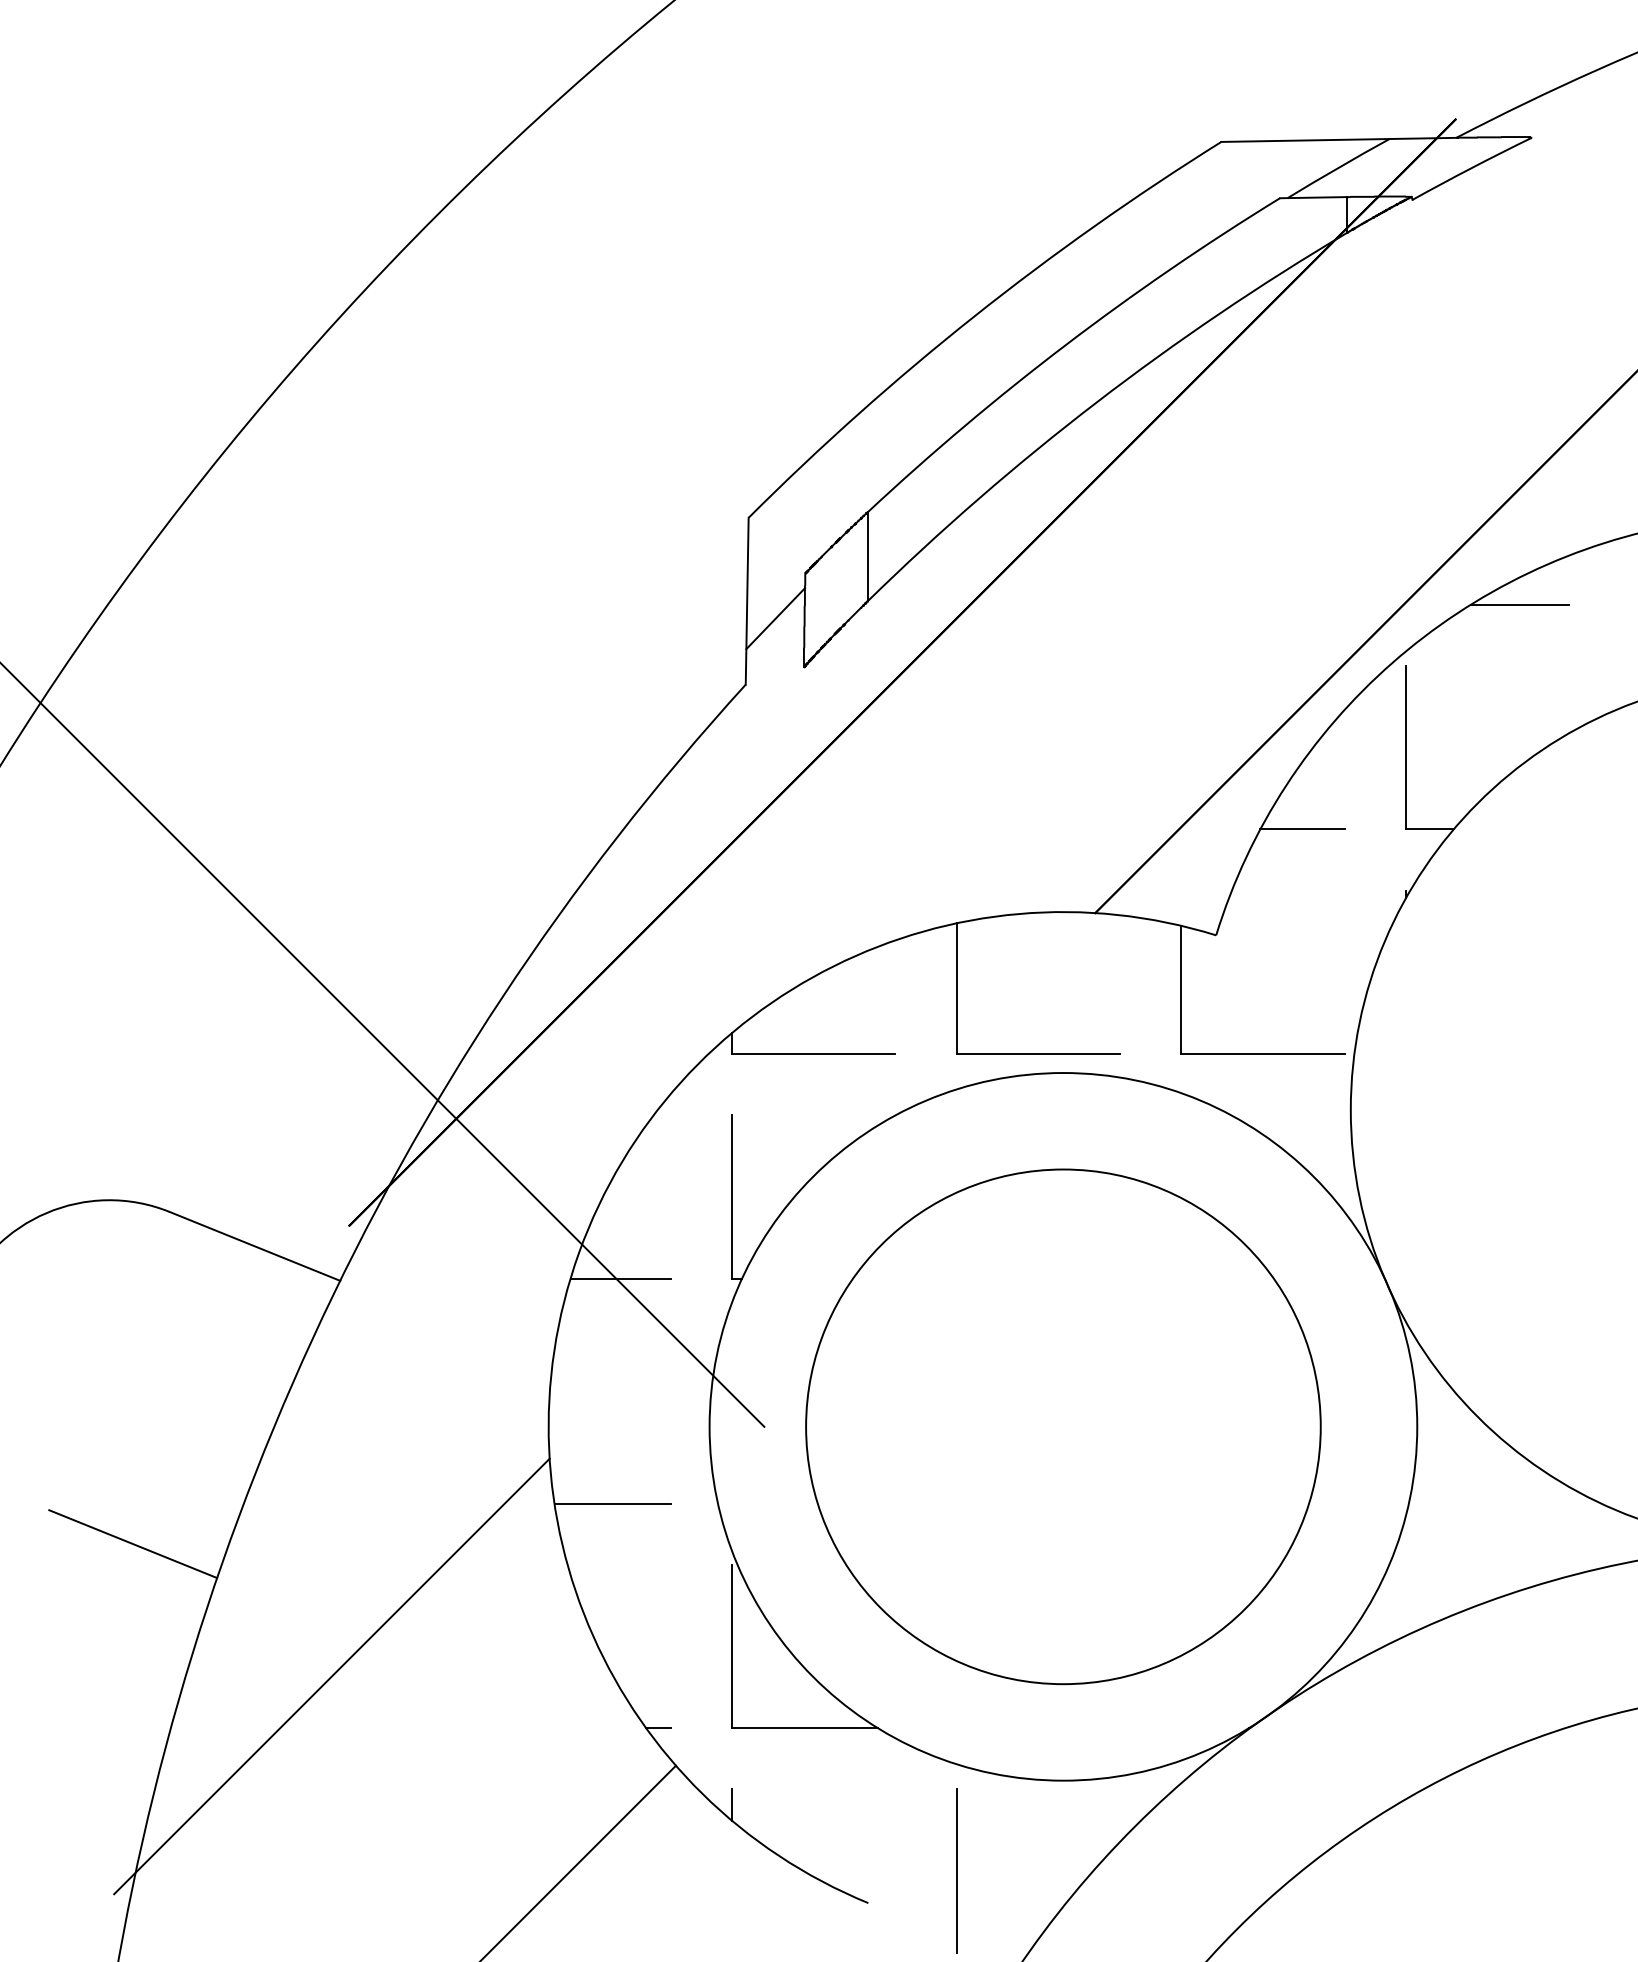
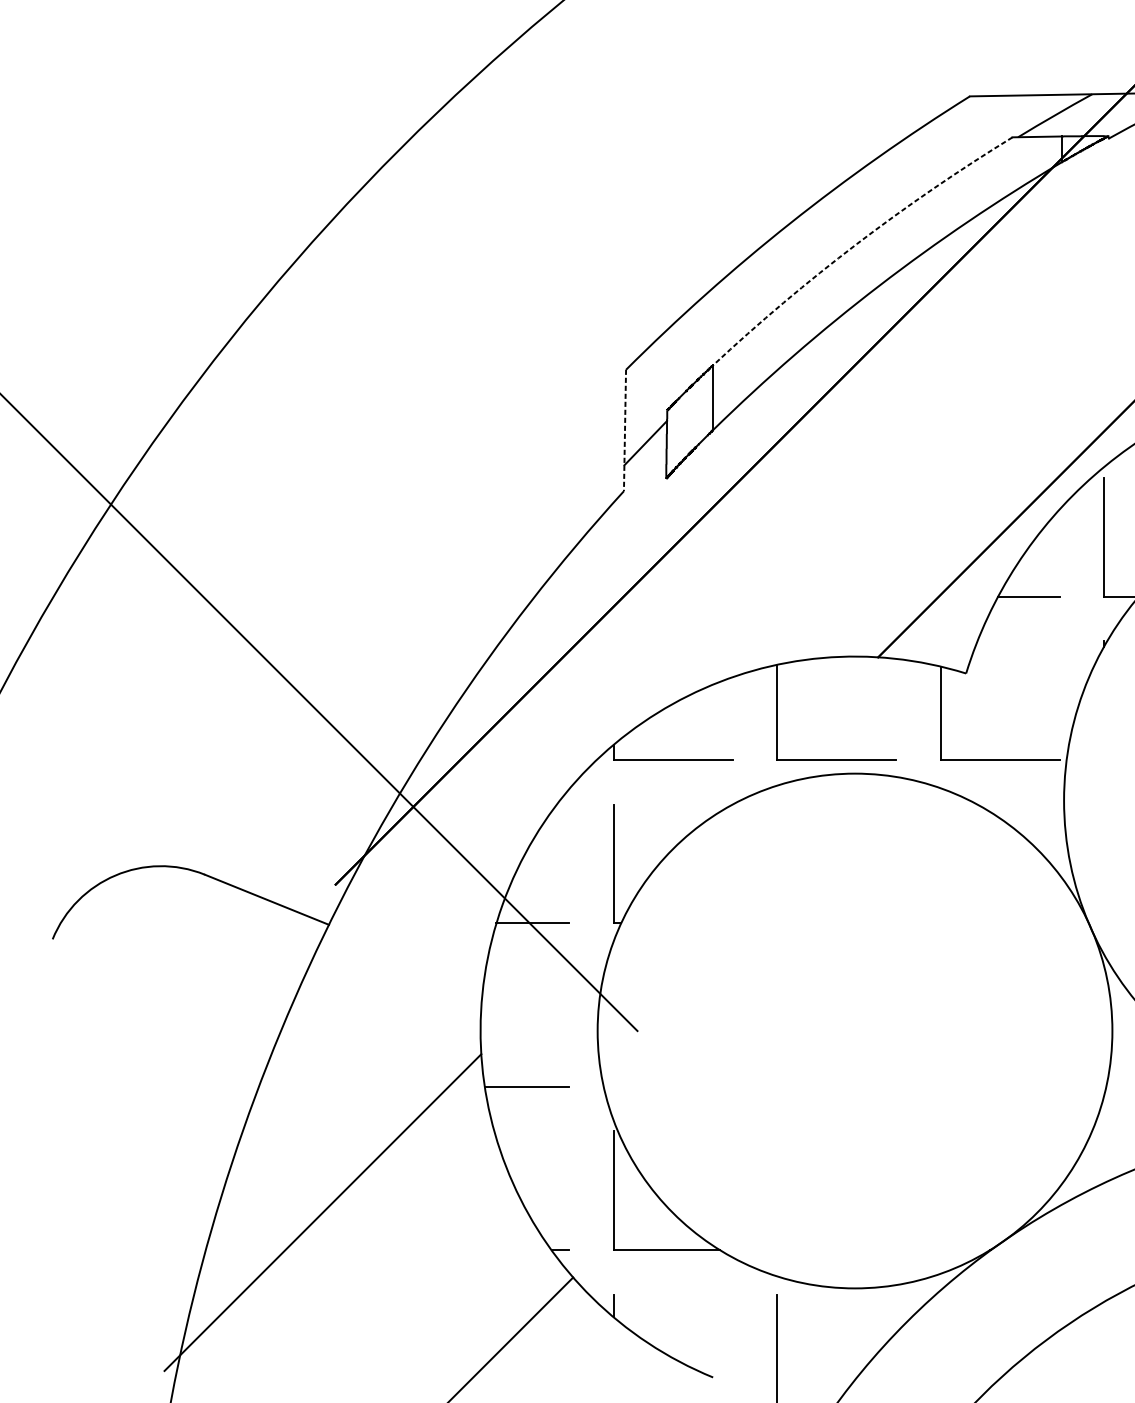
arc: (1066, 344) -> (857, 243), solid -> dashed
line: (747, 601) -> (625, 430), solid -> dashed
circle: (1063, 1426) -> (855, 1030), removed
line: (133, 1544) -> (178, 1116), removed

